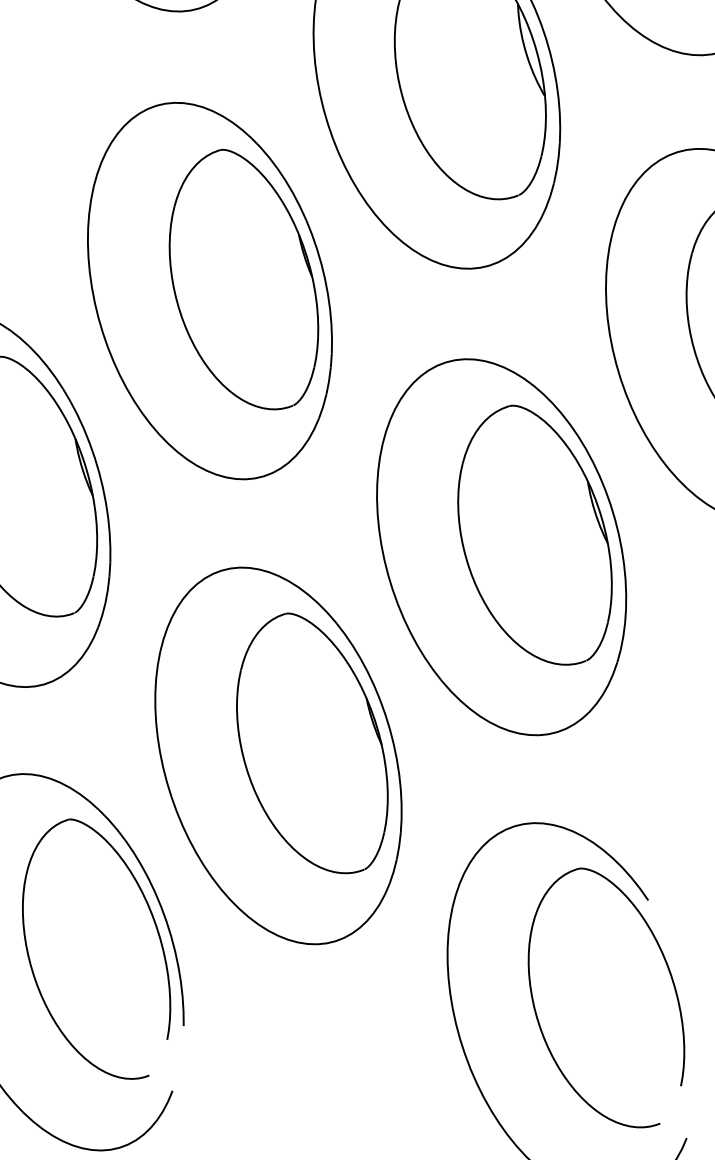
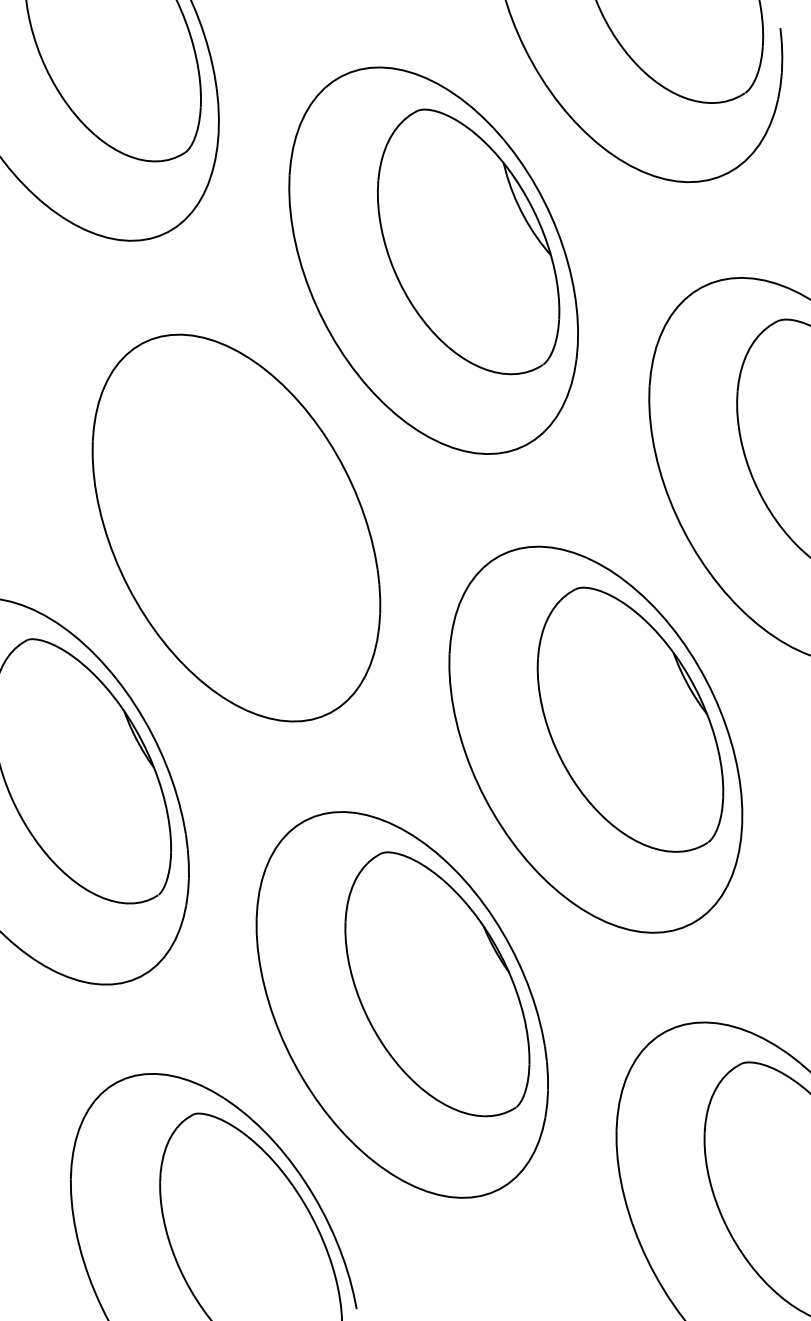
part: (245, 279) -> (271, 508), removed

